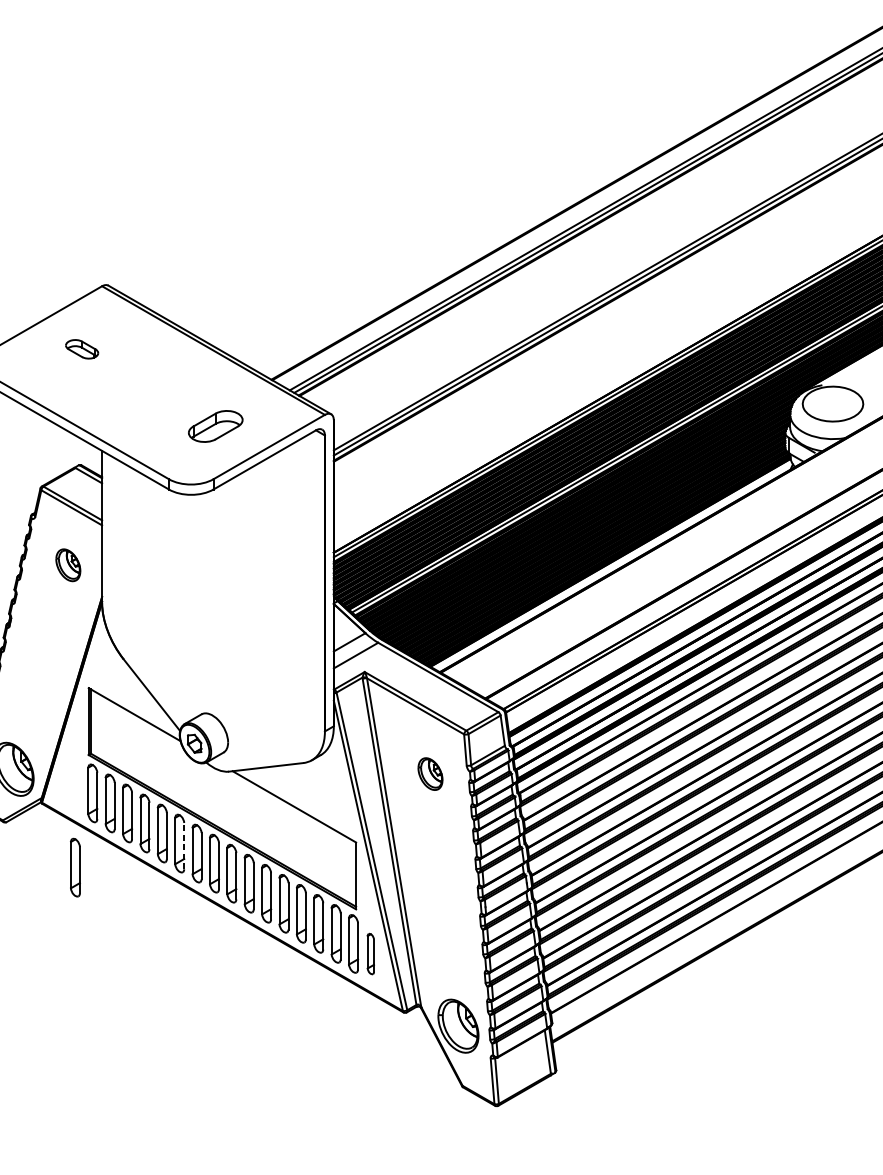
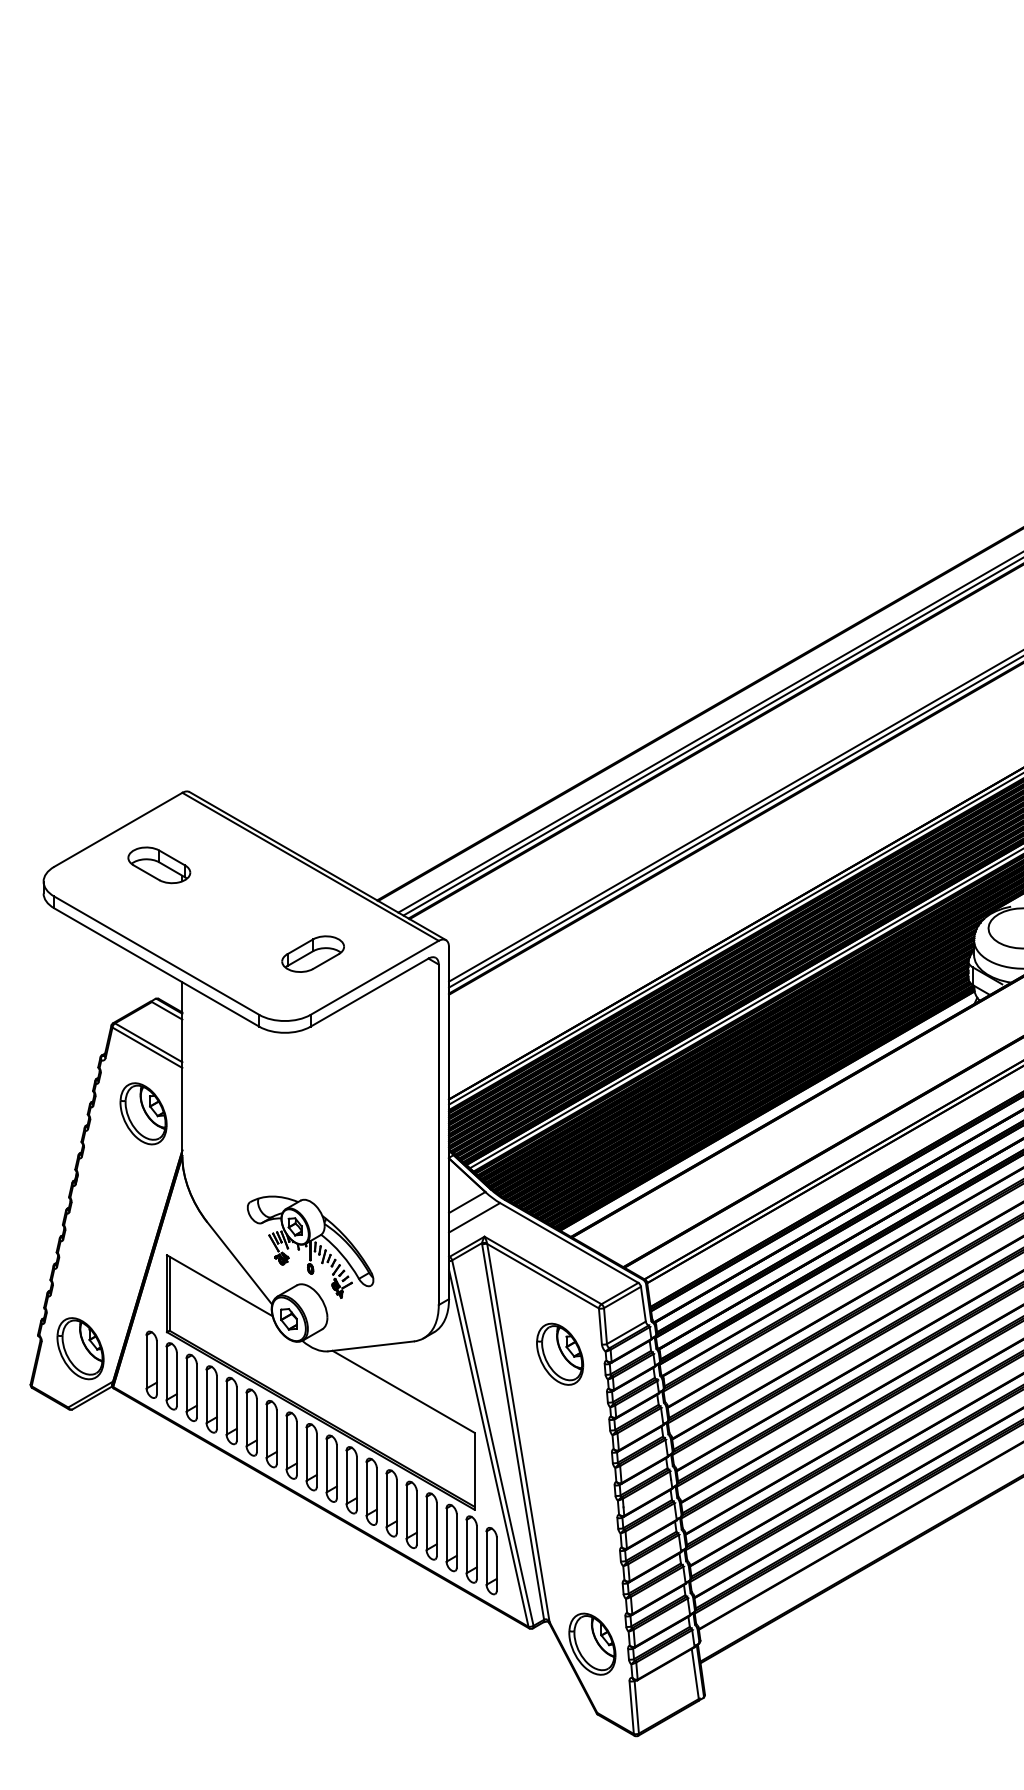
part: (82, 349) -> (159, 865), size x1.67
part: (68, 564) -> (143, 1113), size x1.67
part: (213, 680) -> (310, 1246), added
part: (430, 773) -> (560, 1353), size x1.67
line: (183, 846) -> (276, 1437), dashed -> solid
part: (75, 867) -> (151, 1364), moved
part: (370, 954) -> (491, 1561), size x1.43

